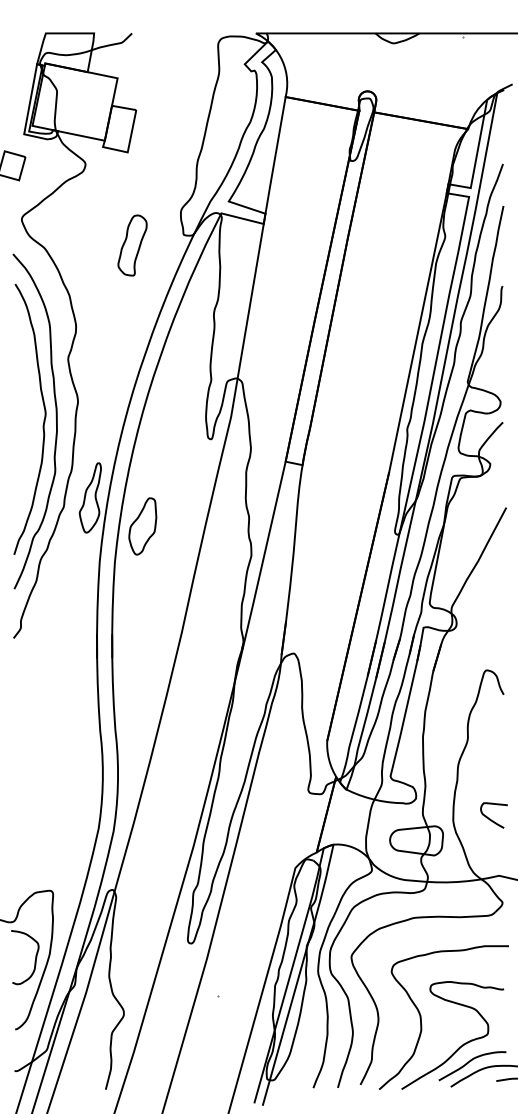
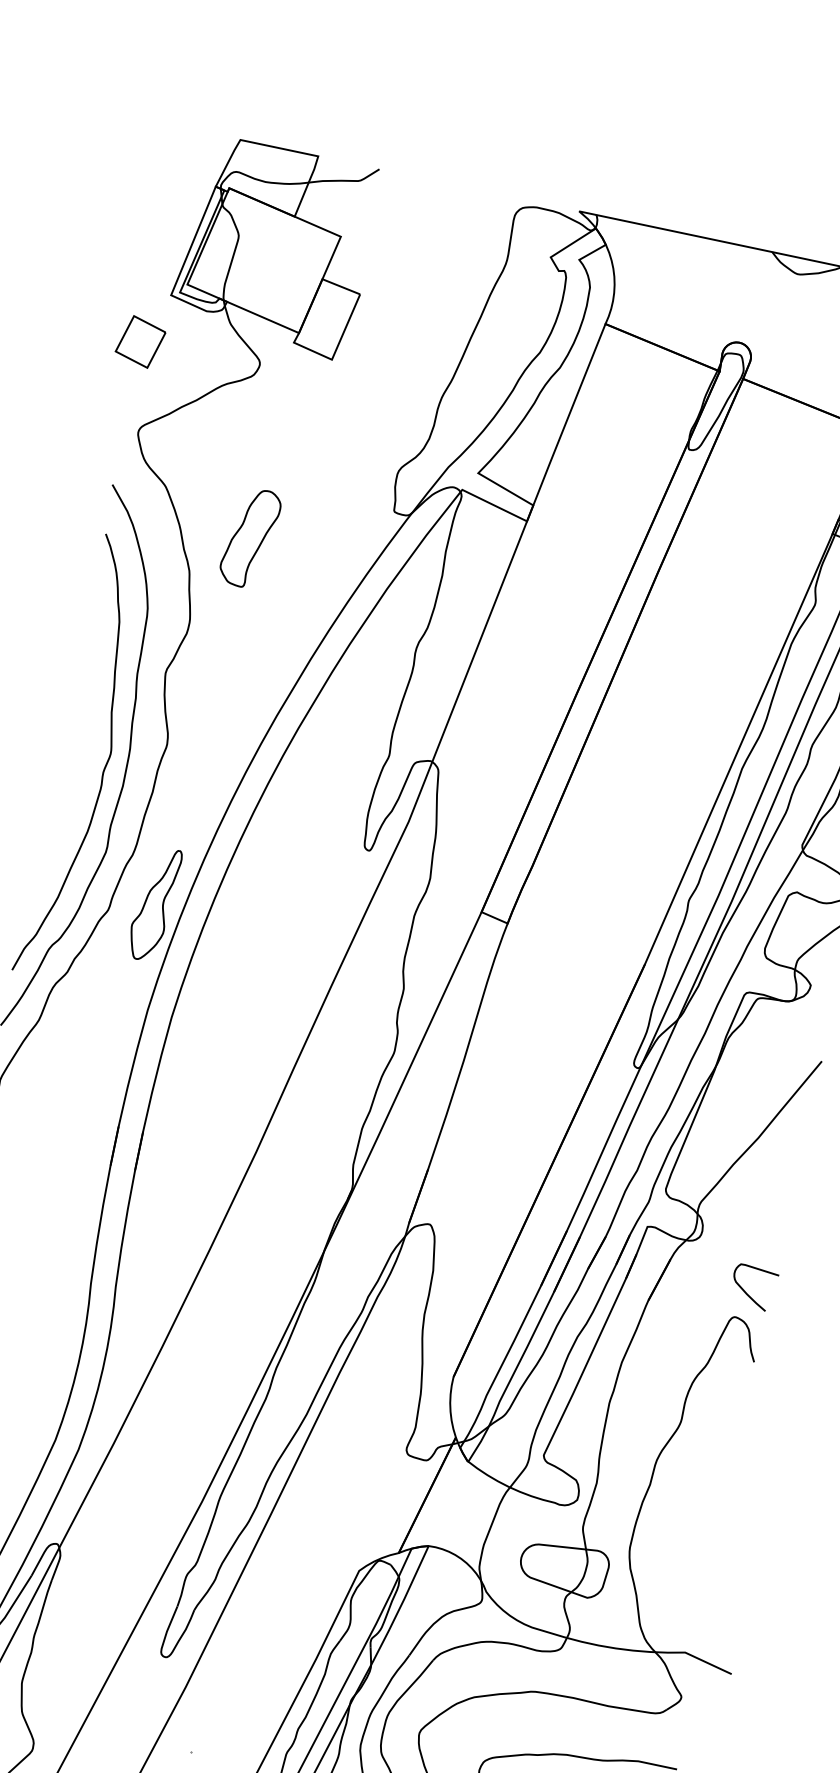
part: (132, 245) -> (250, 537), moved
part: (142, 526) -> (228, 968), removed
curve: (490, 818) -> (746, 1291), moved

